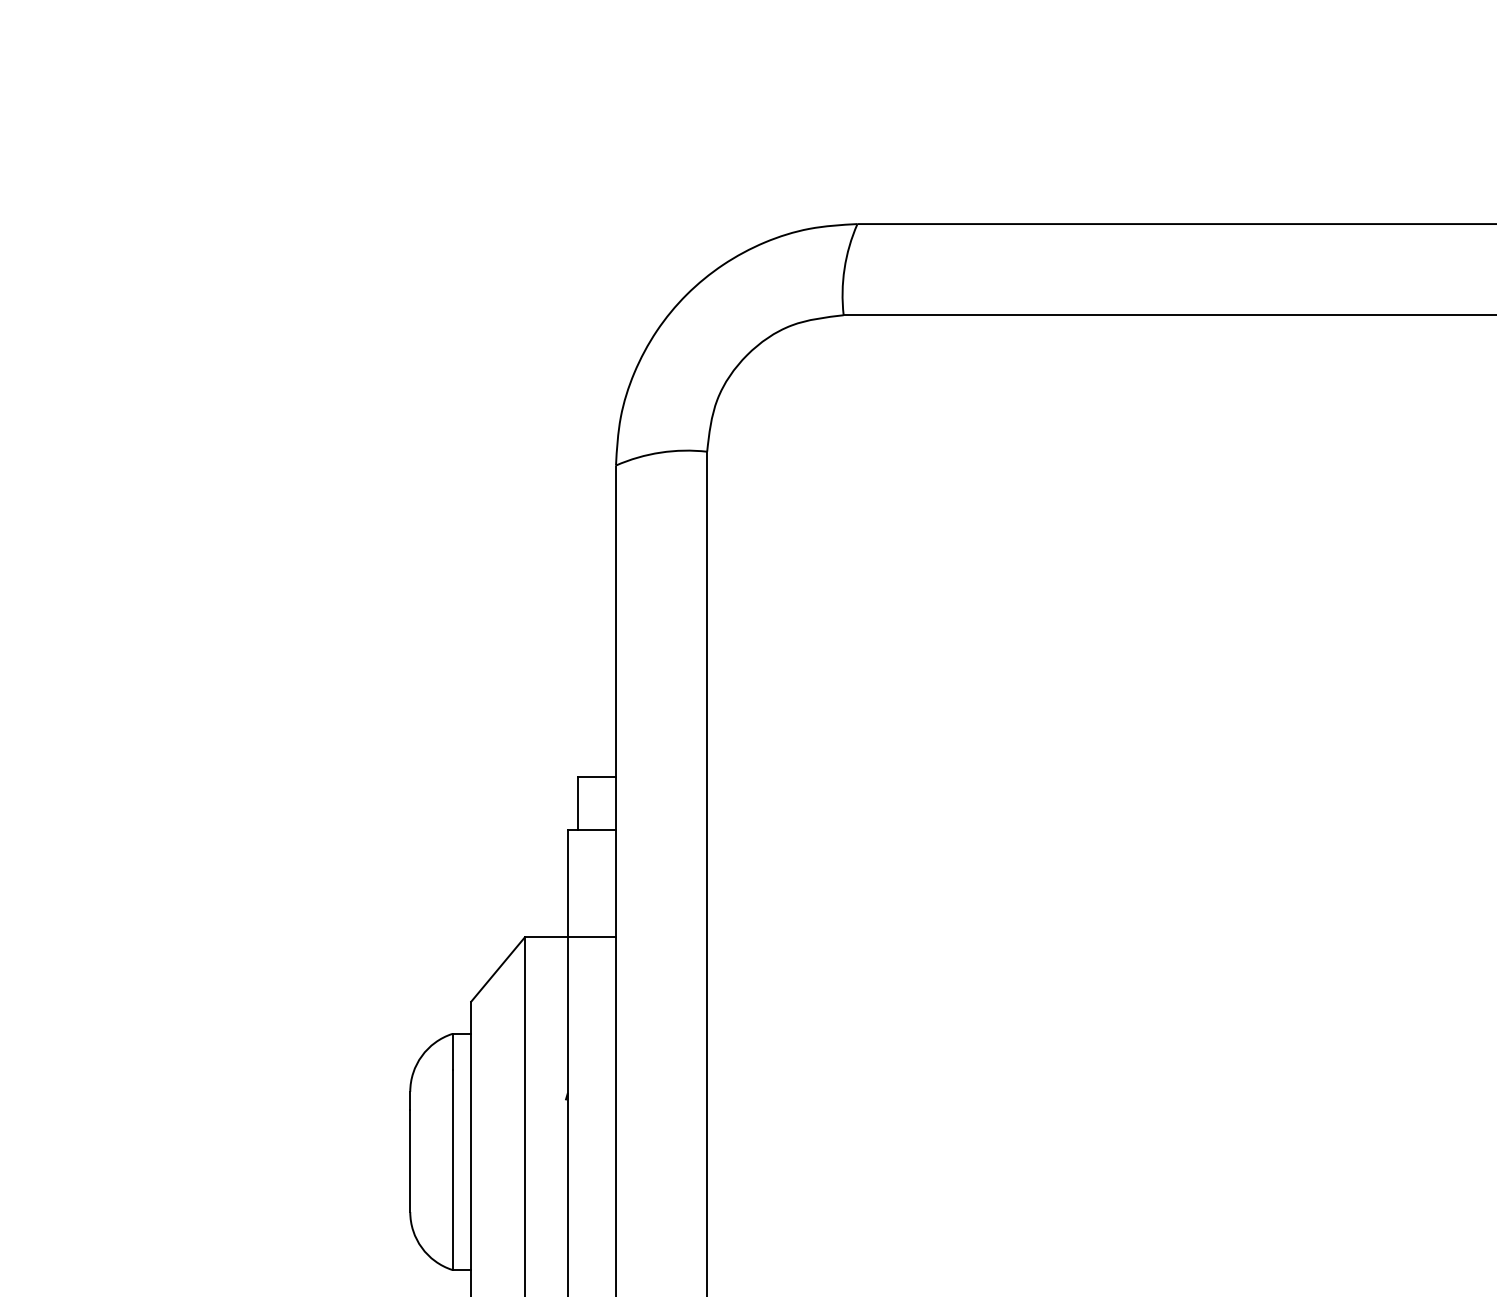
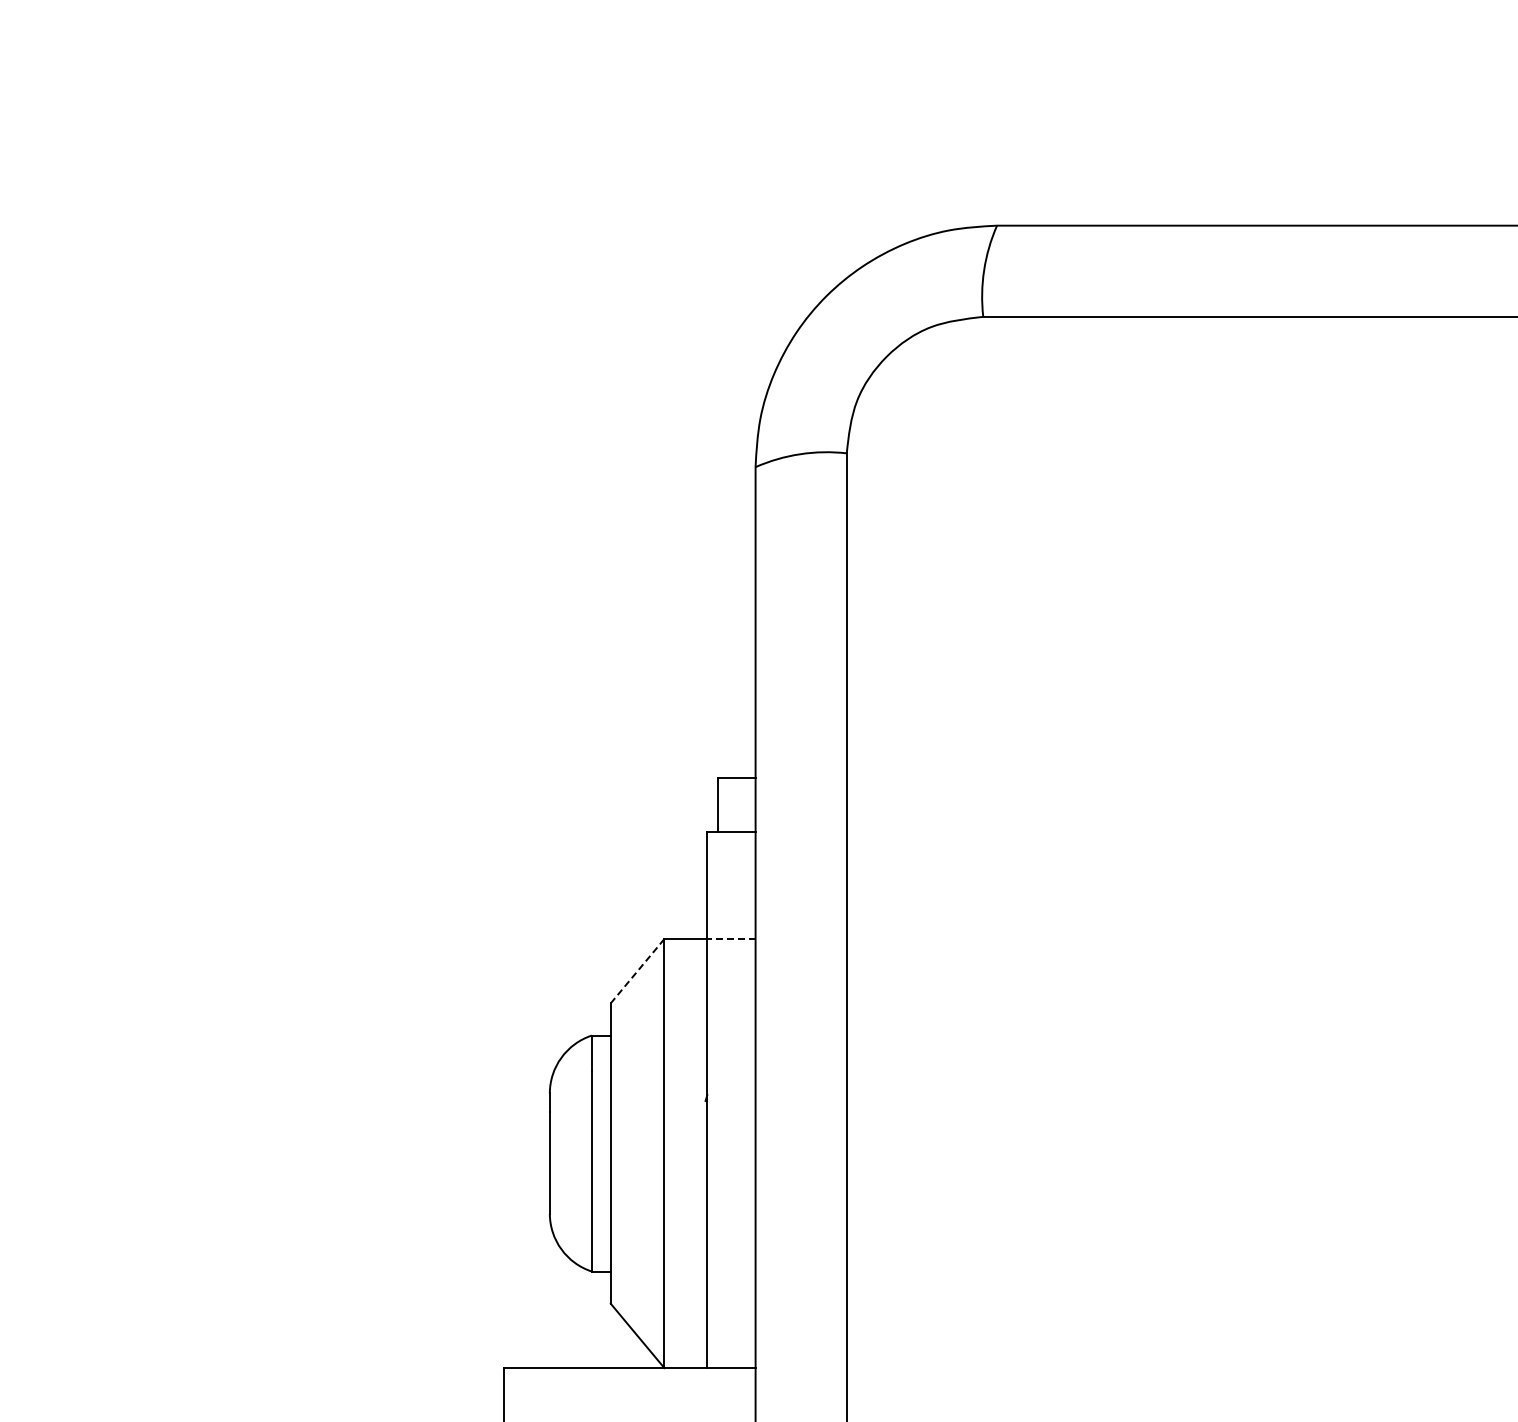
line: (590, 937) -> (730, 939), solid -> dashed
line: (497, 969) -> (637, 971), solid -> dashed

